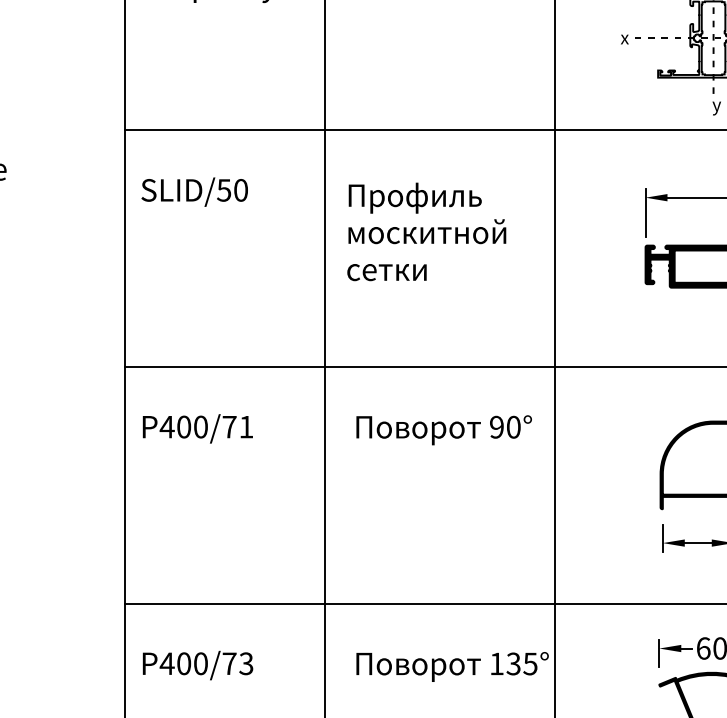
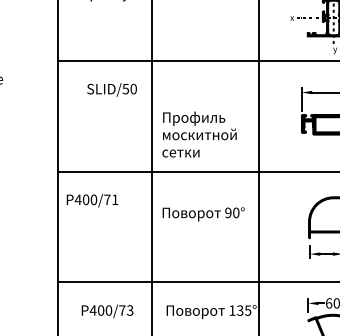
text: (193, 191) -> (111, 89), moved
text: (426, 231) -> (199, 134), moved
text: (443, 430) -> (203, 214), moved
text: (197, 665) -> (107, 311), moved

